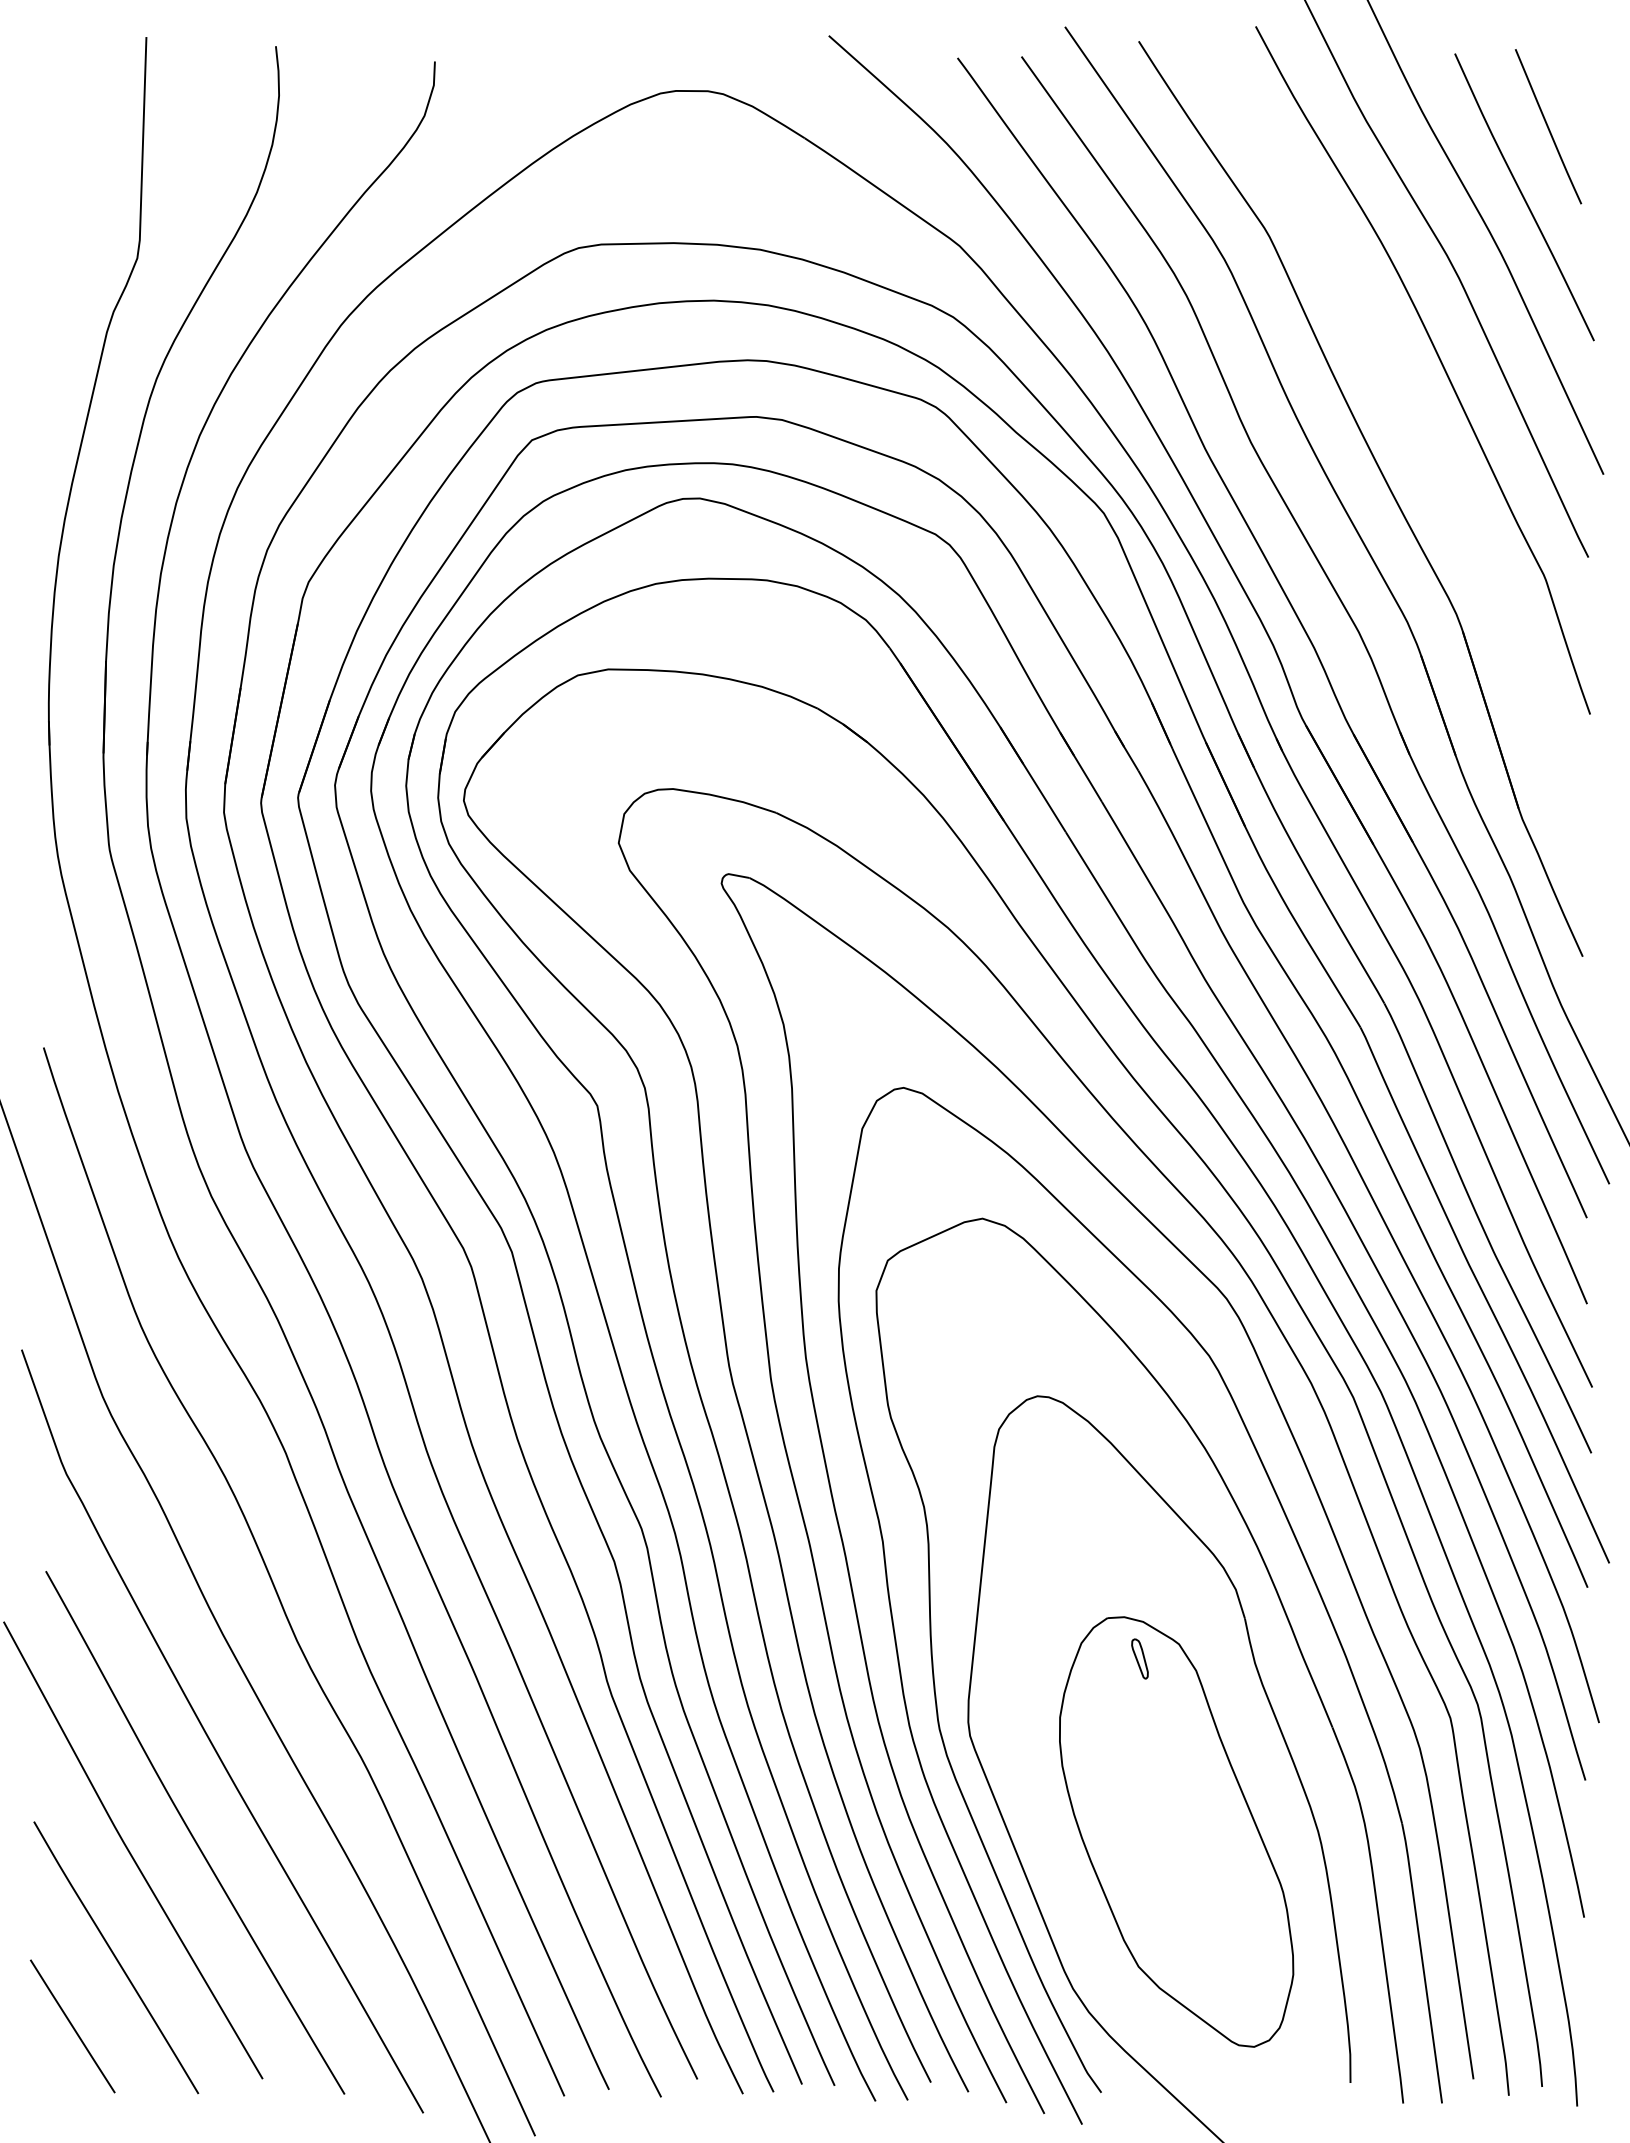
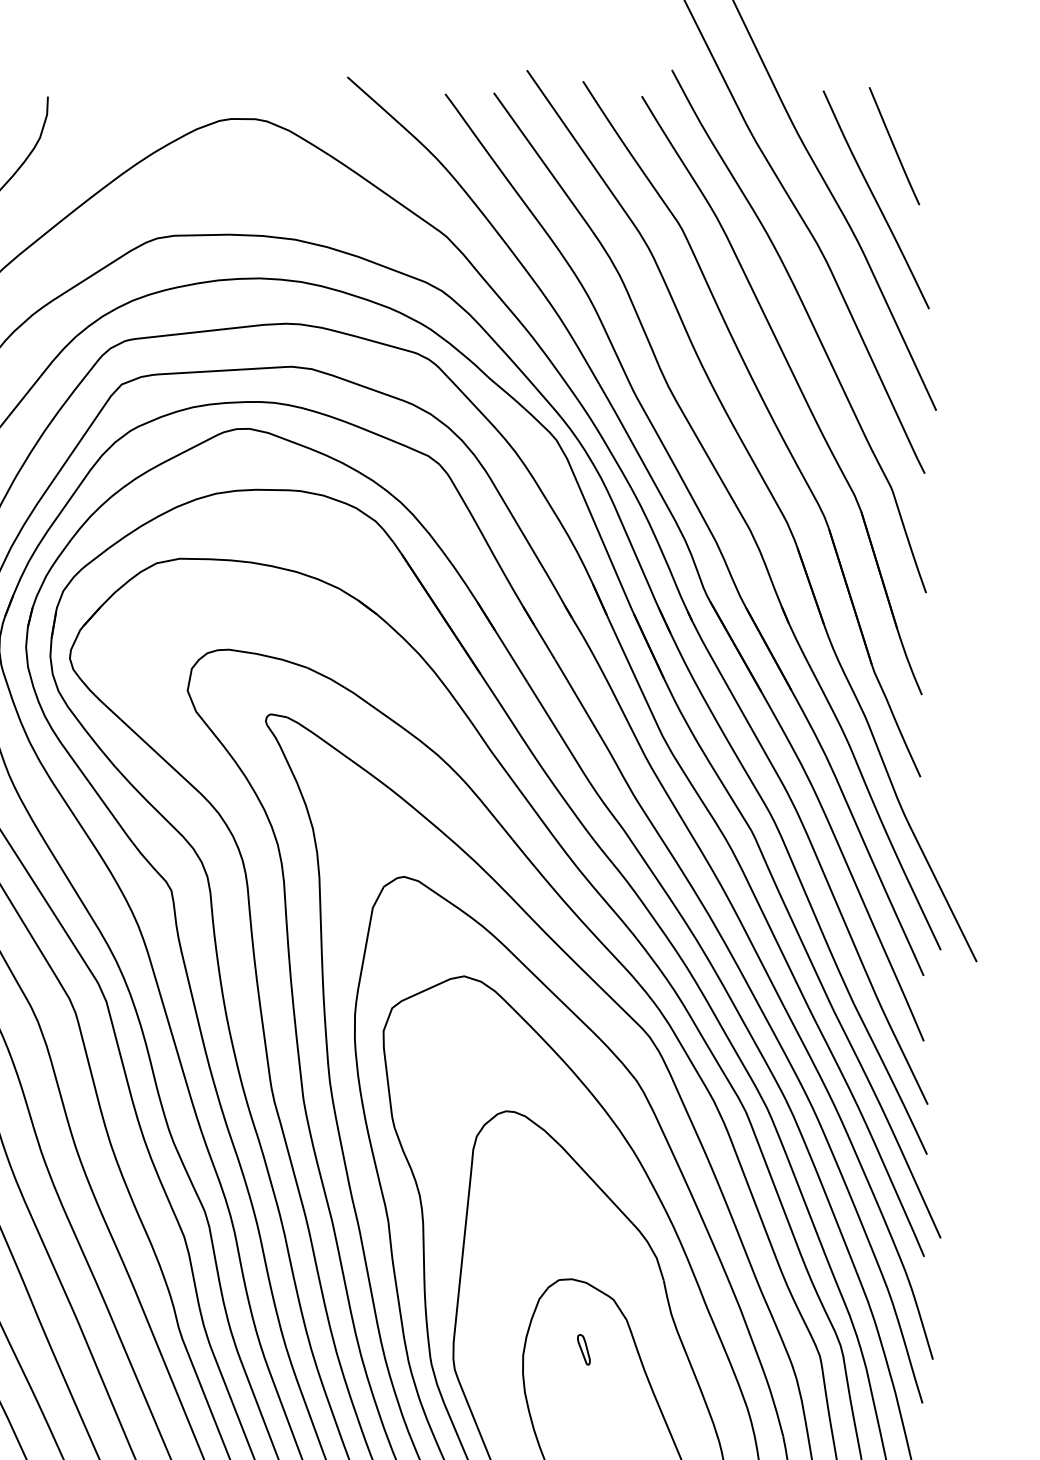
part: (1422, 444) -> (798, 387), added
part: (1139, 1658) -> (583, 1349), moved

